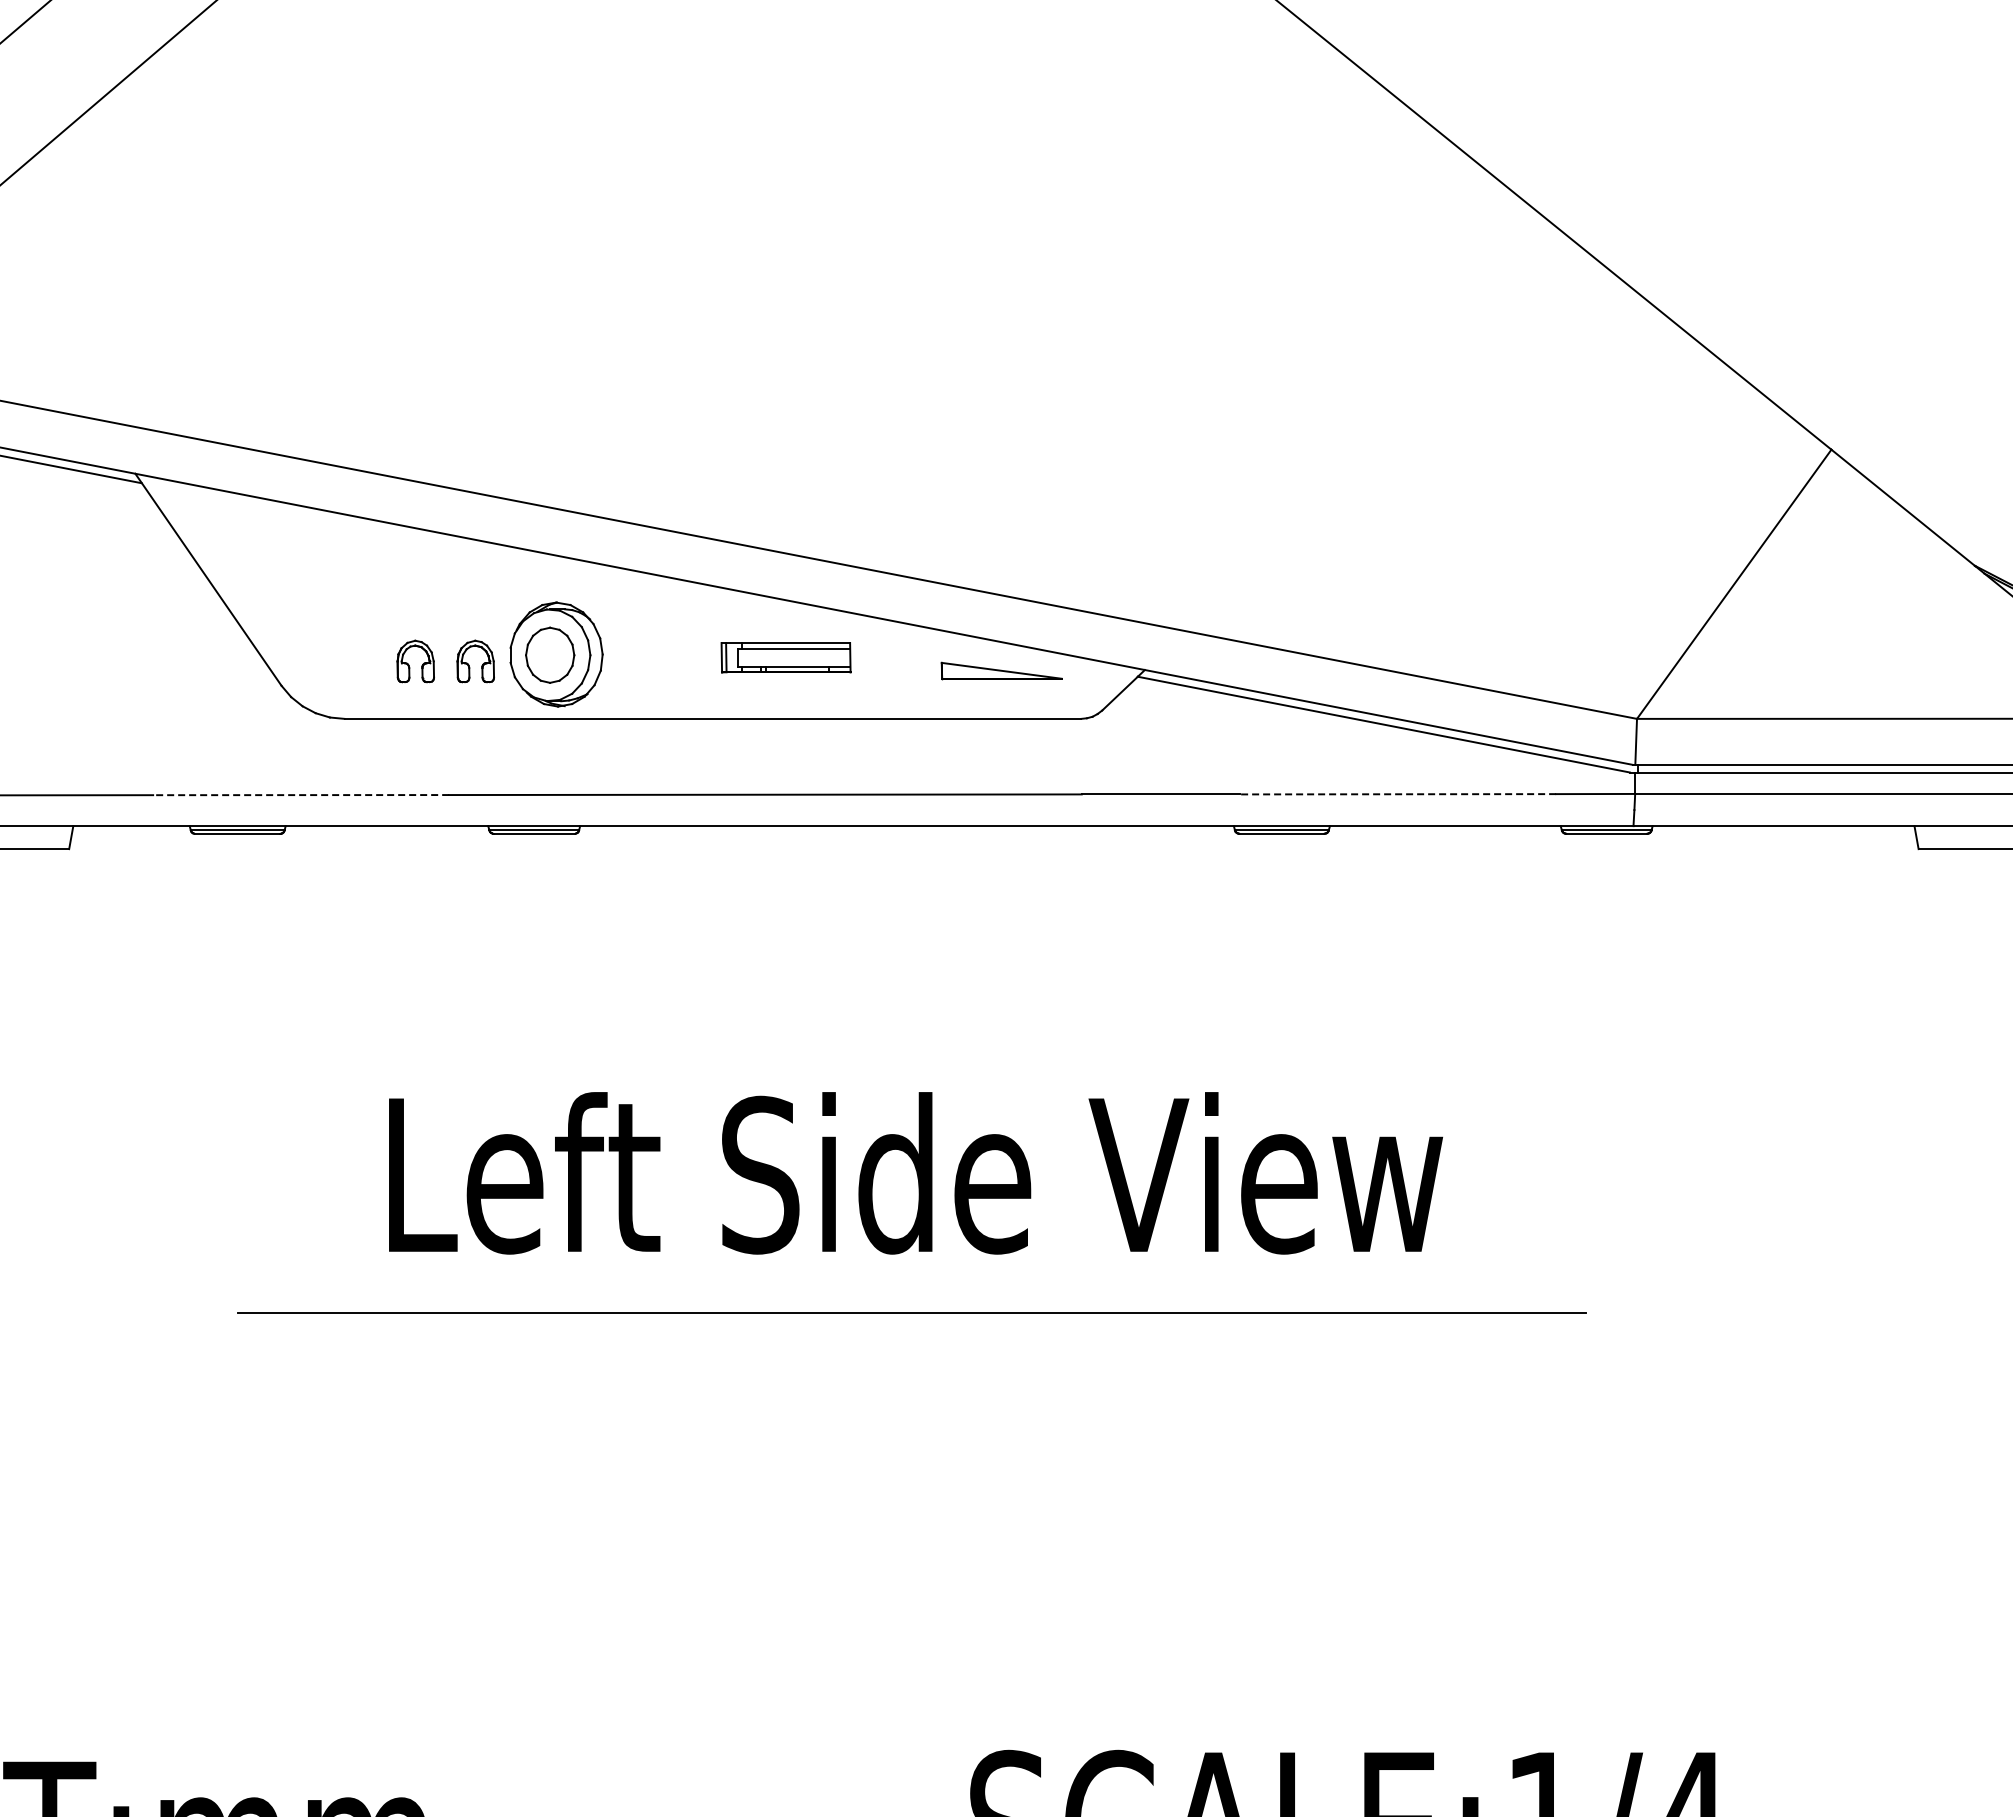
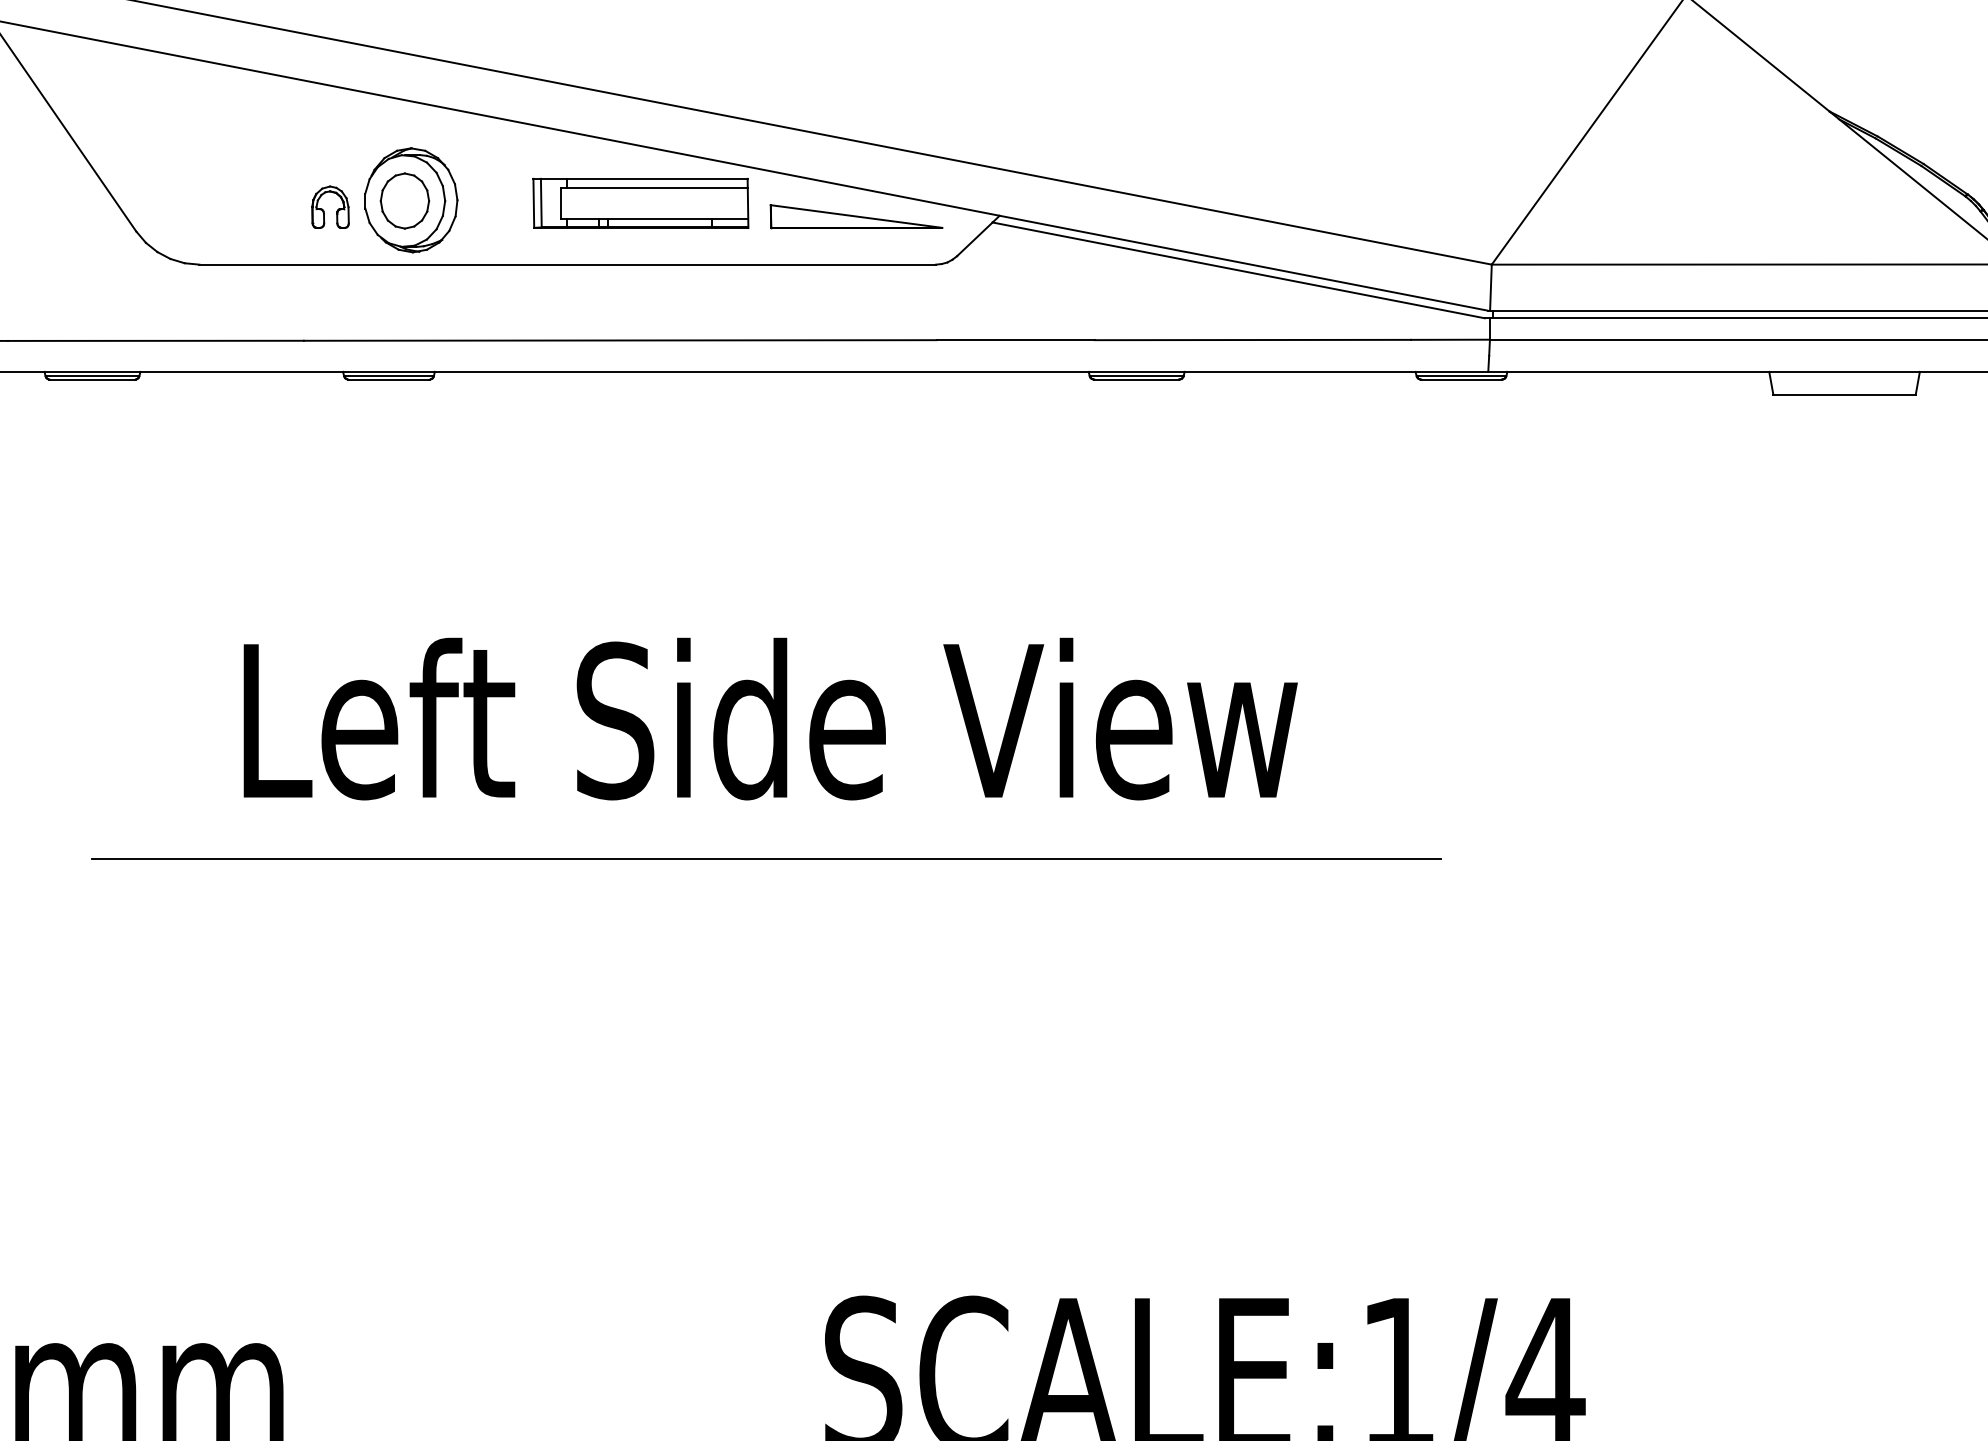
part: (785, 657) -> (640, 203), size x1.67
part: (409, 664) -> (264, 210), removed
part: (1001, 670) -> (856, 216), size x1.43
line: (1397, 794) -> (1252, 340), dashed -> solid
line: (300, 795) -> (155, 341), dashed -> solid

